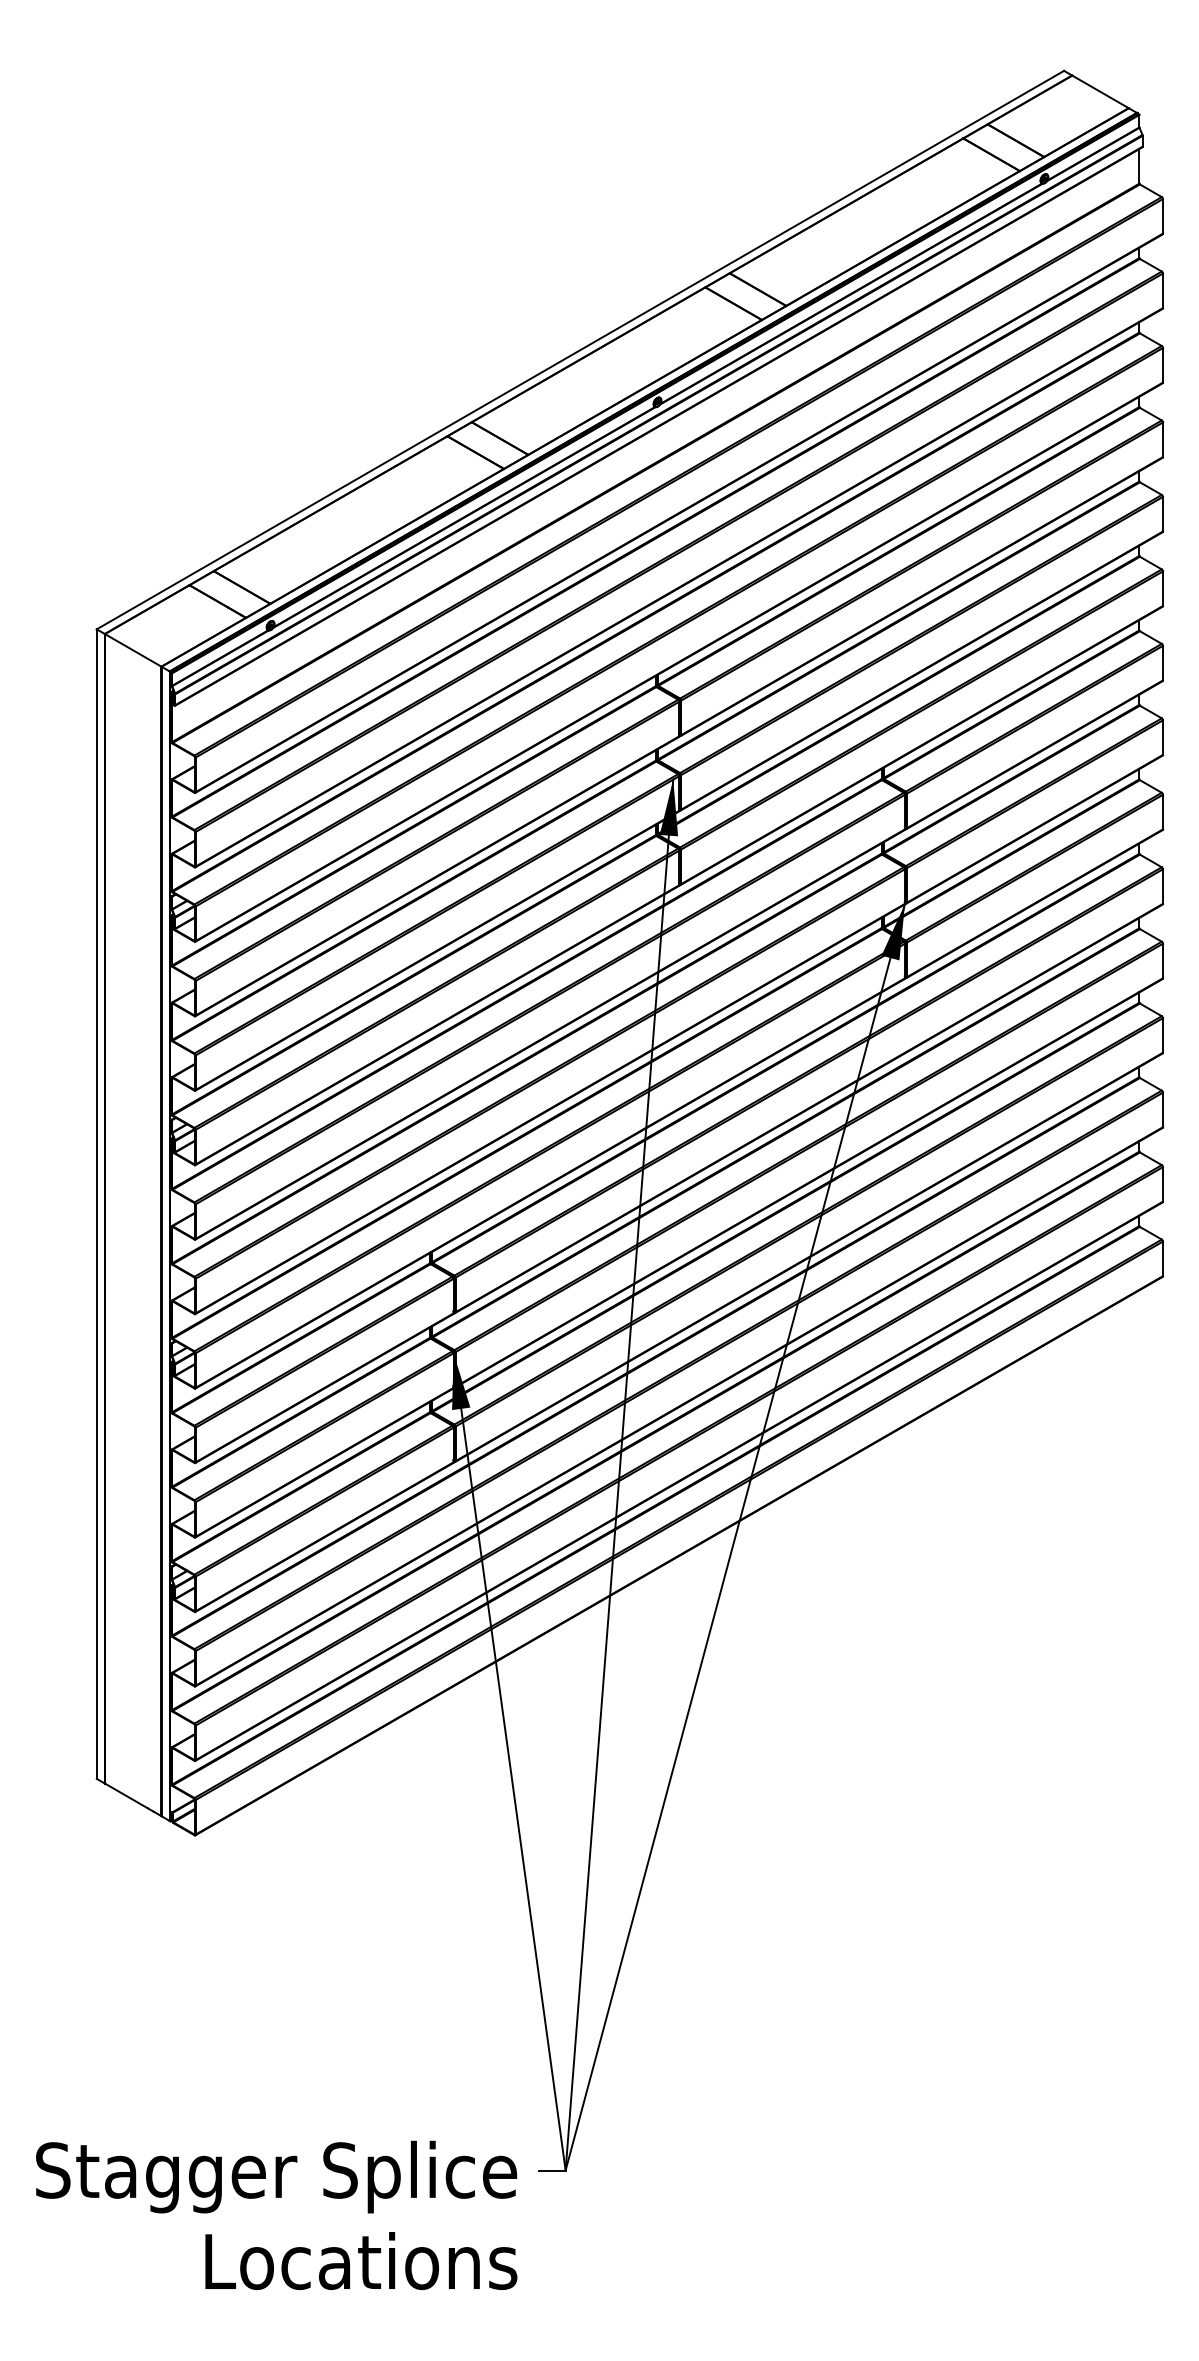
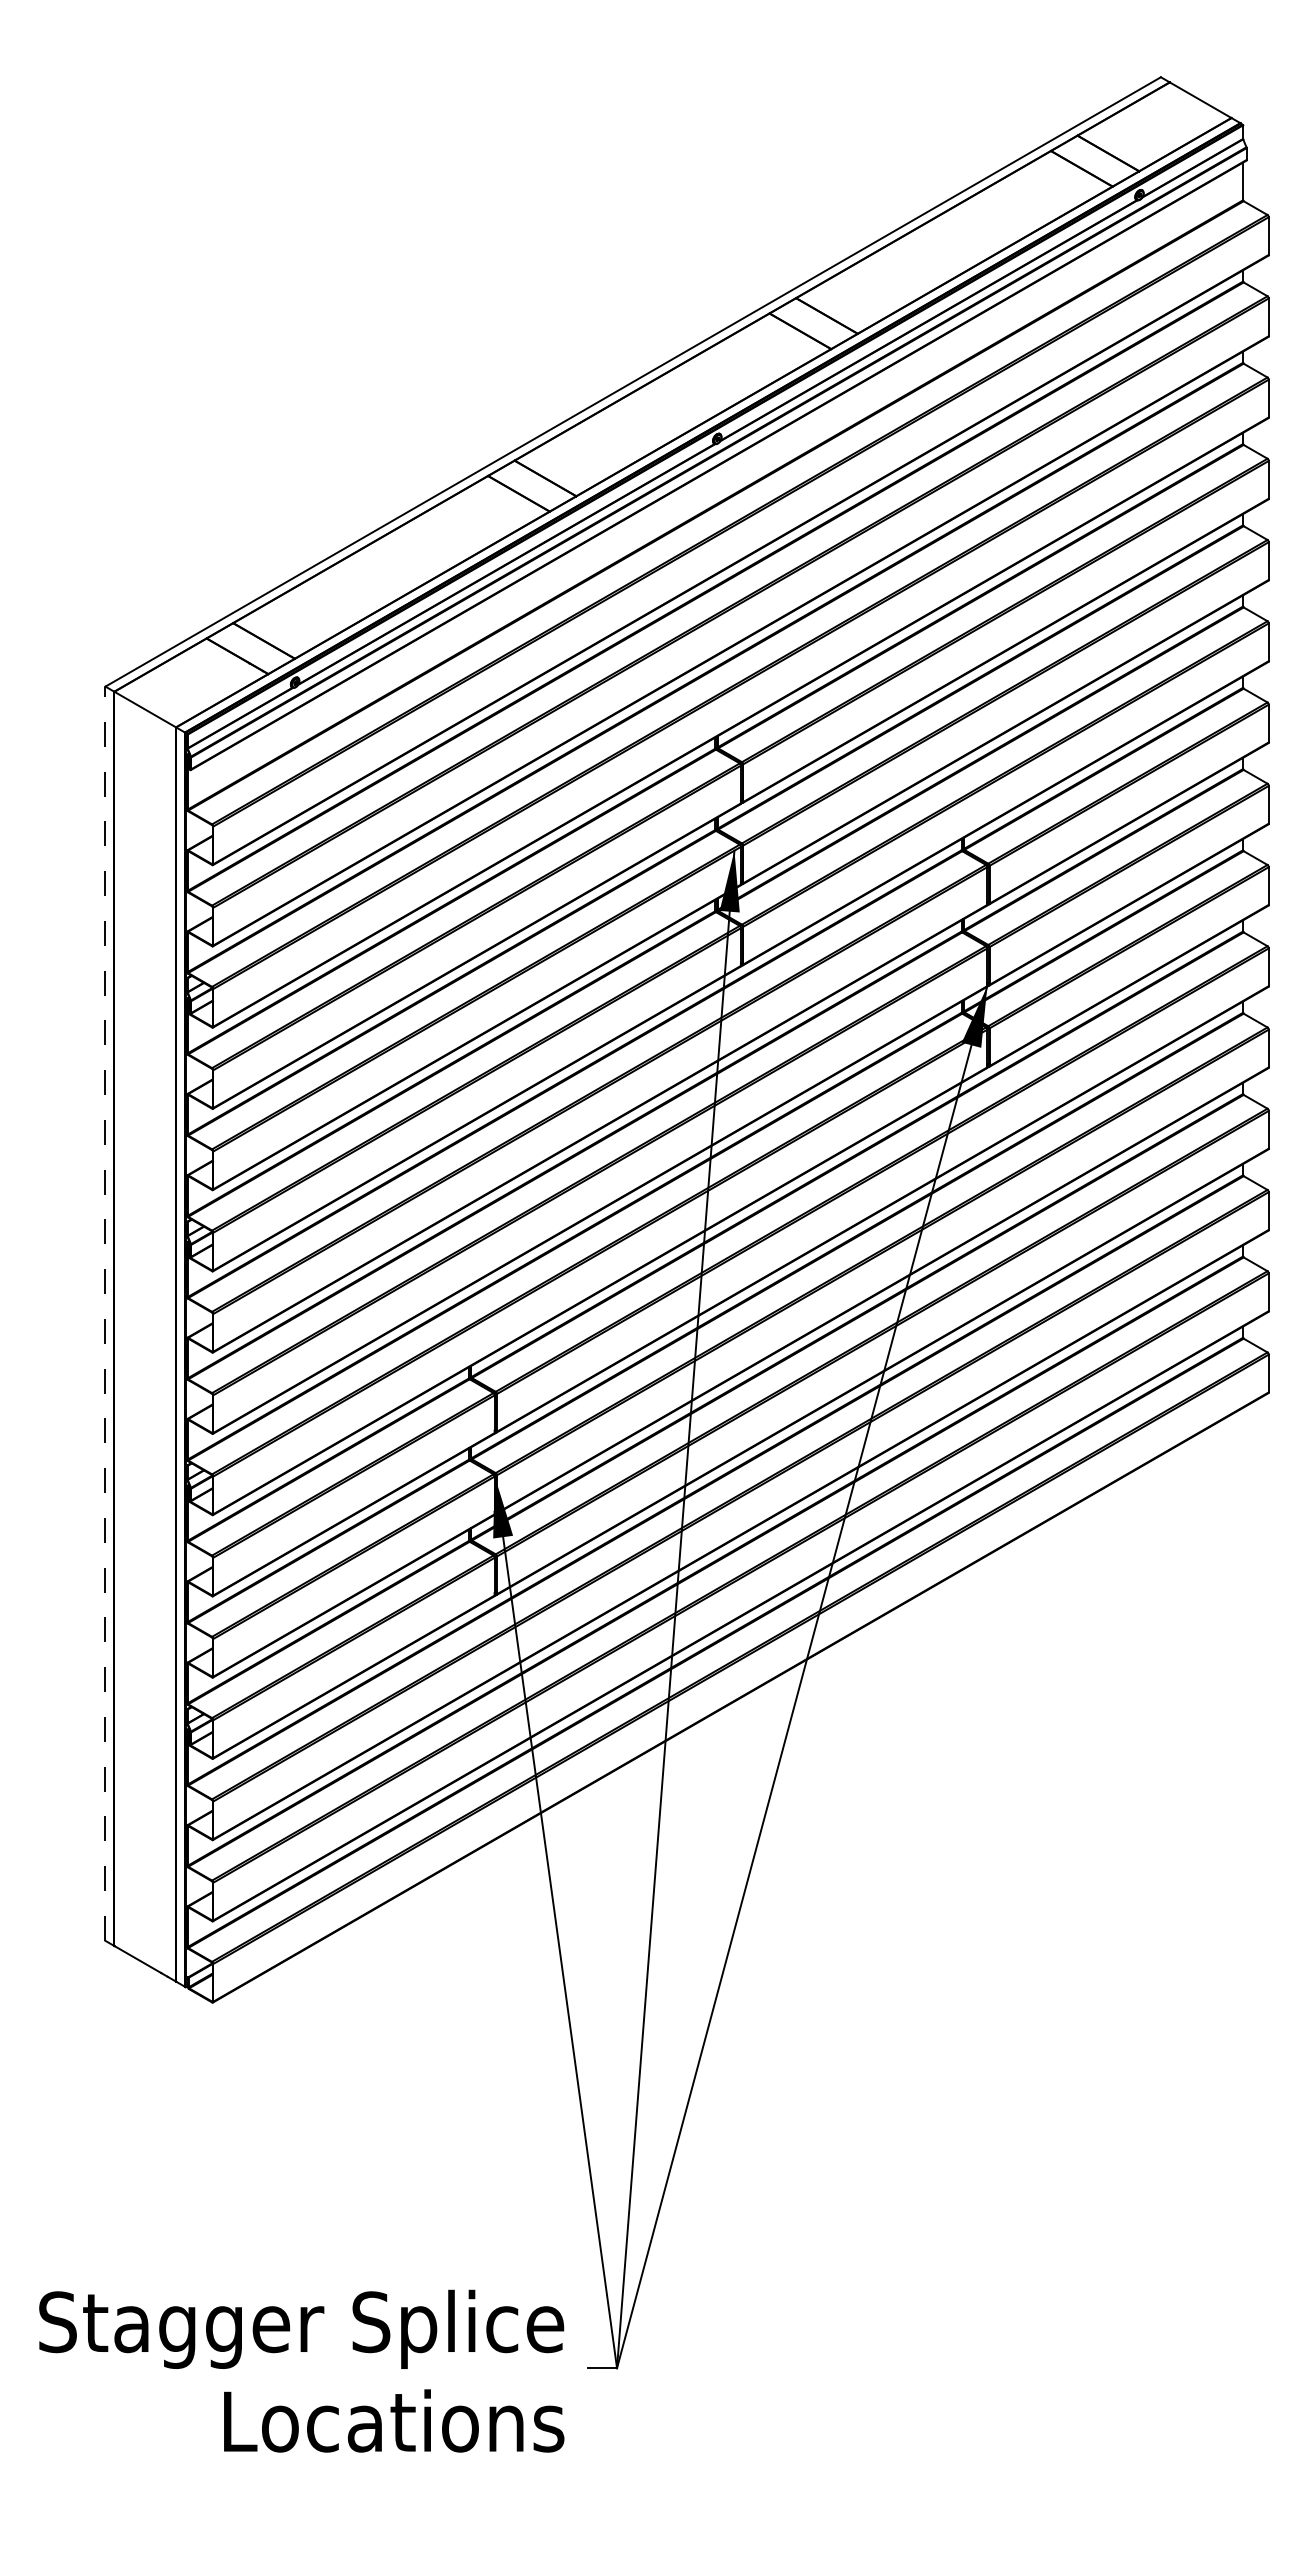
line: (96, 1203) -> (105, 1313), solid -> dashed
text: (276, 2214) -> (301, 2370), moved

